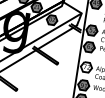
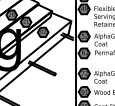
fill: (86, 67) -> (84, 73), added

